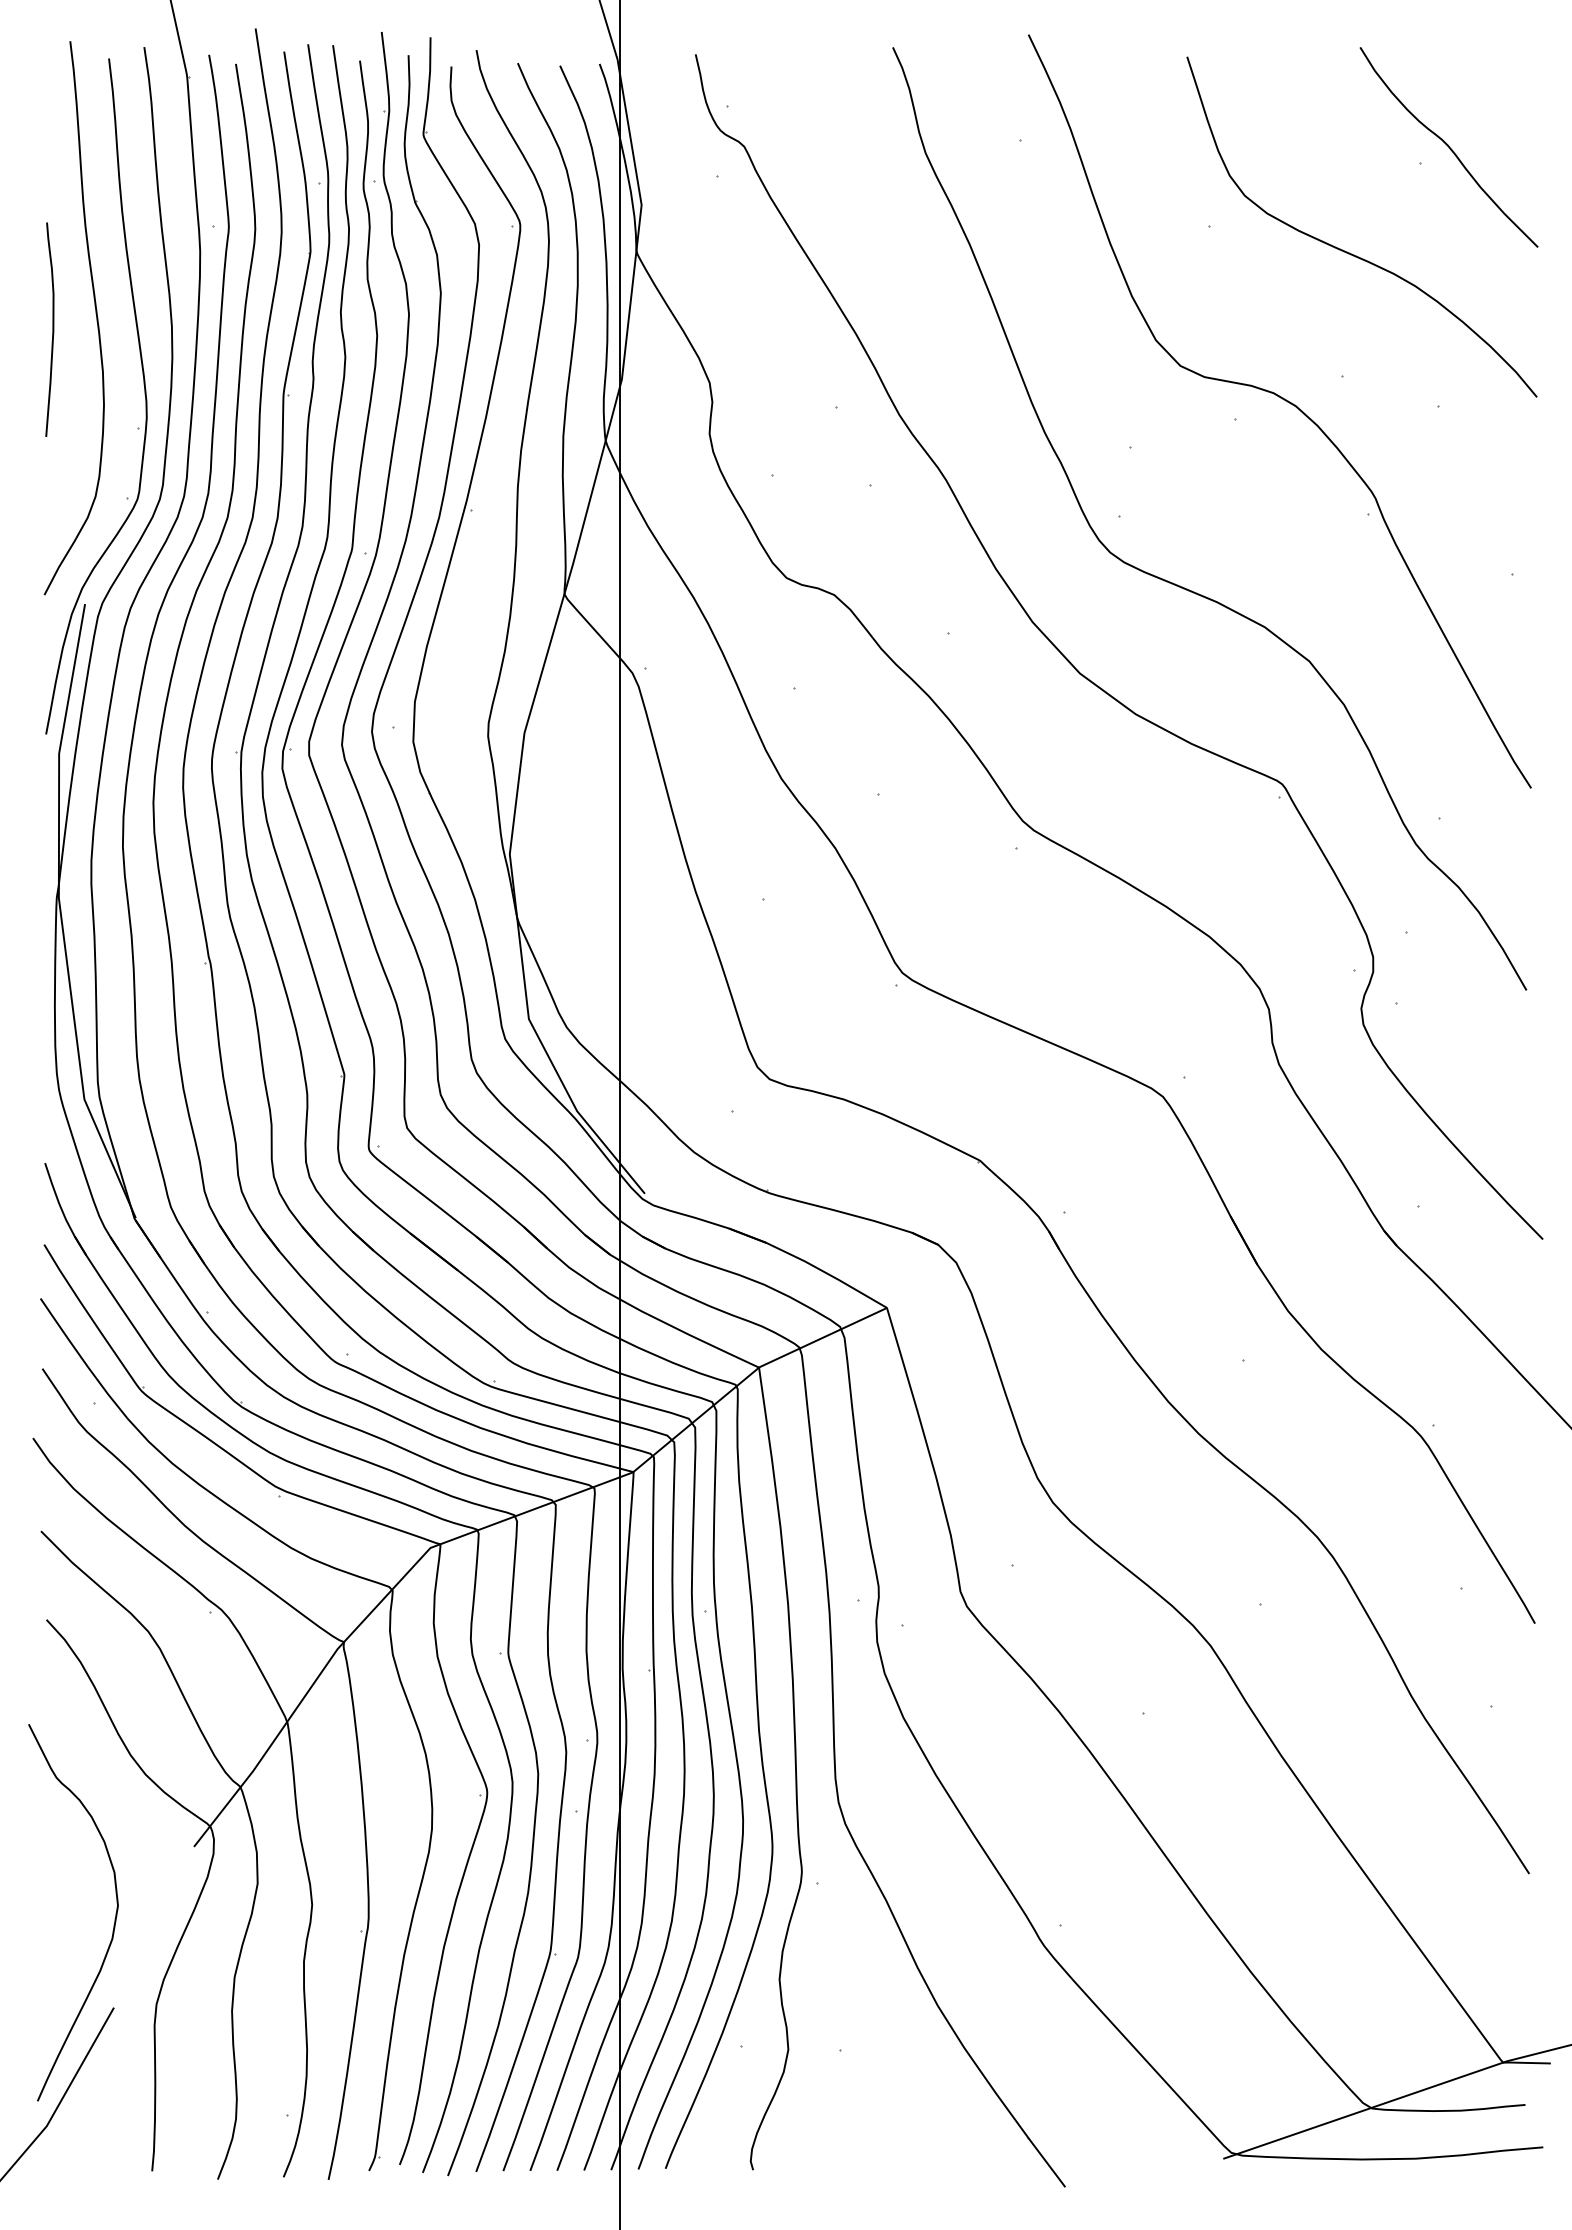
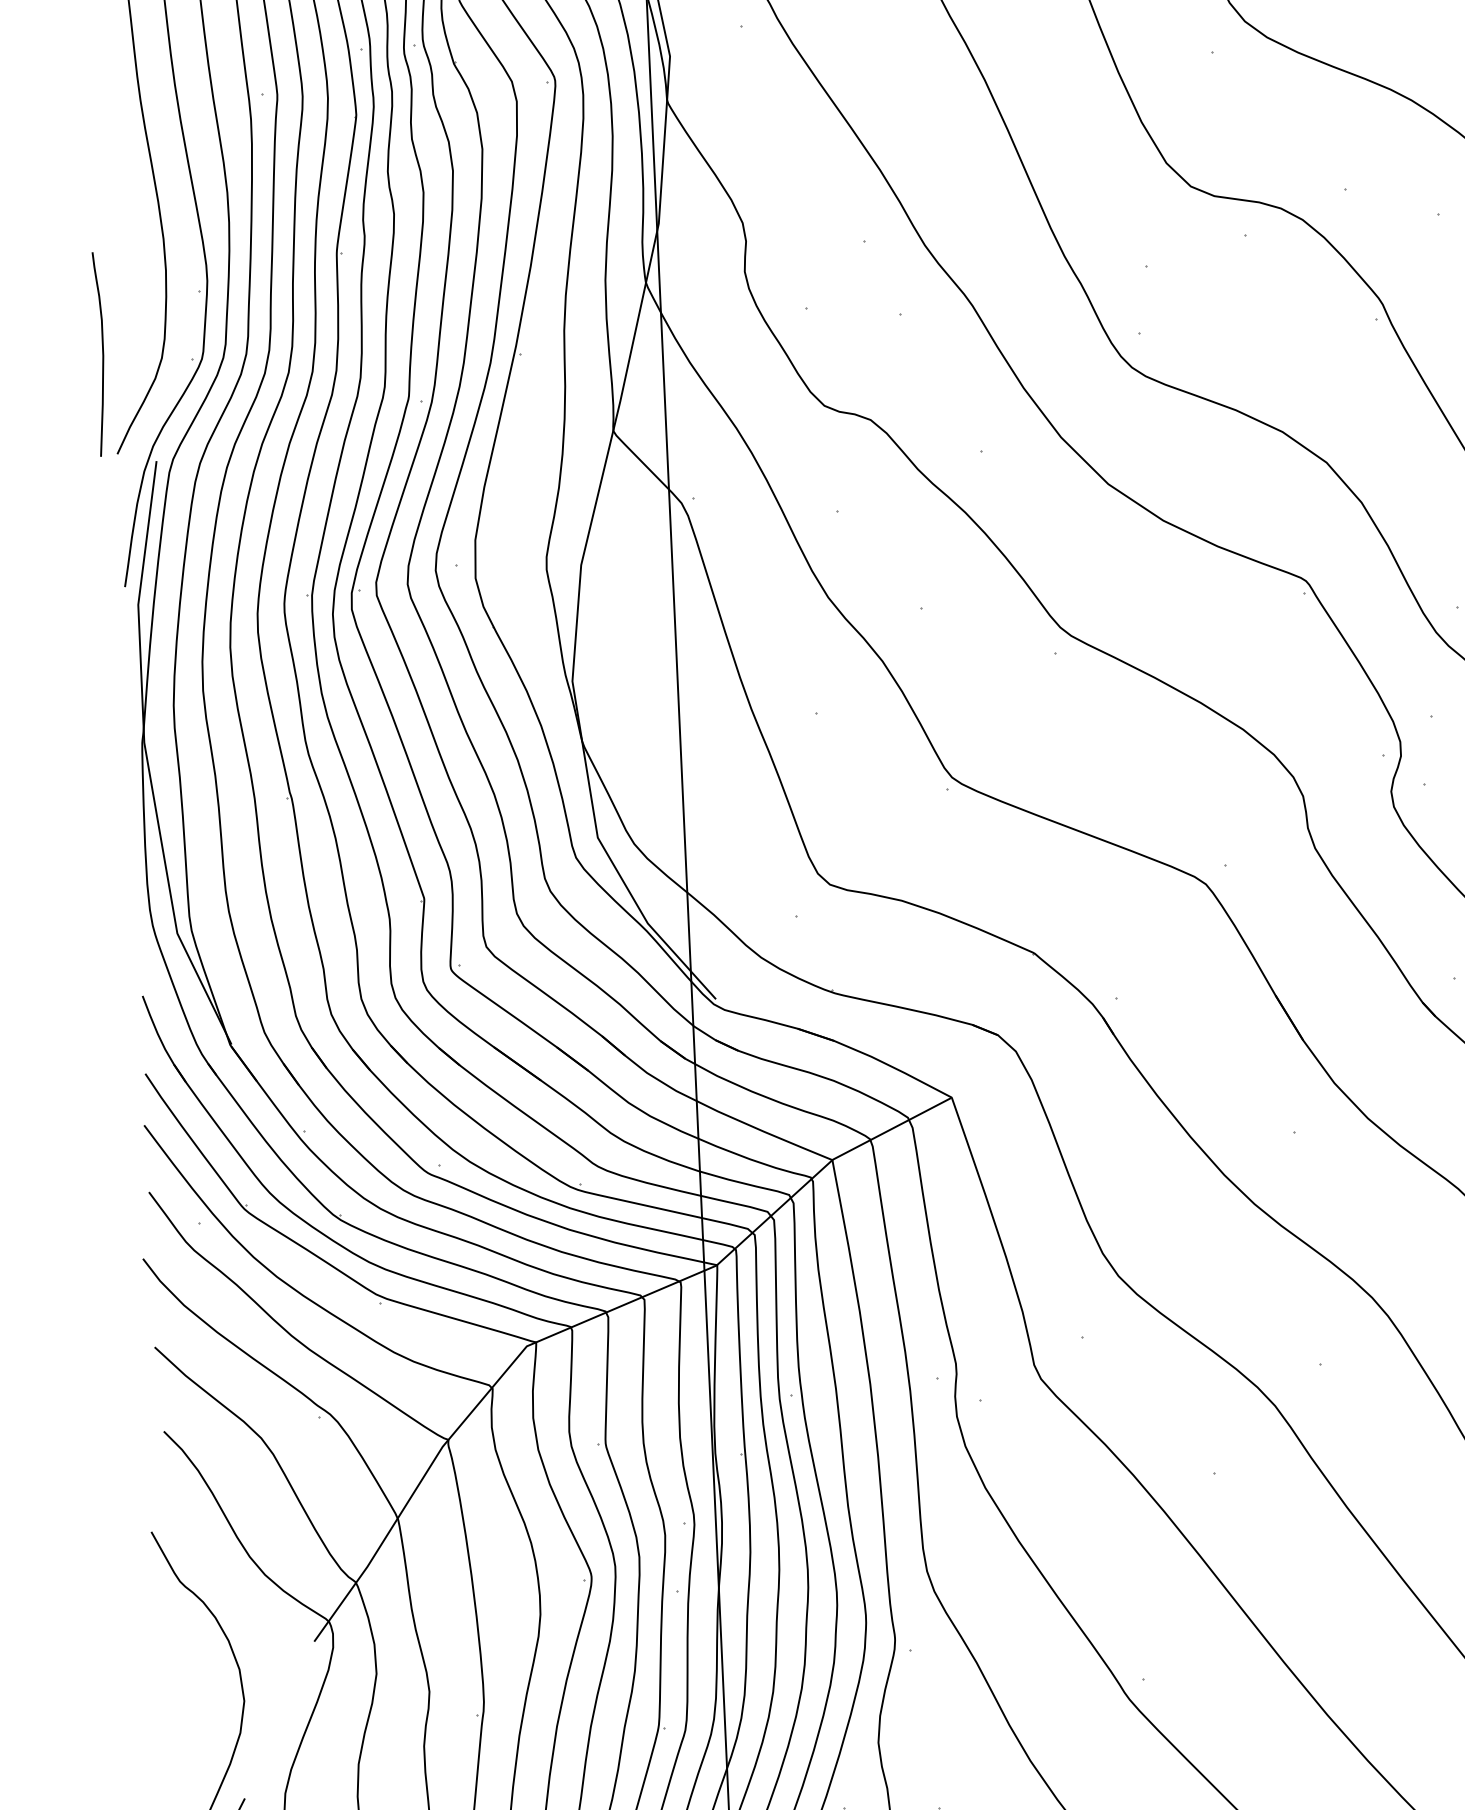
curve: (52, 329) -> (102, 354), moved

